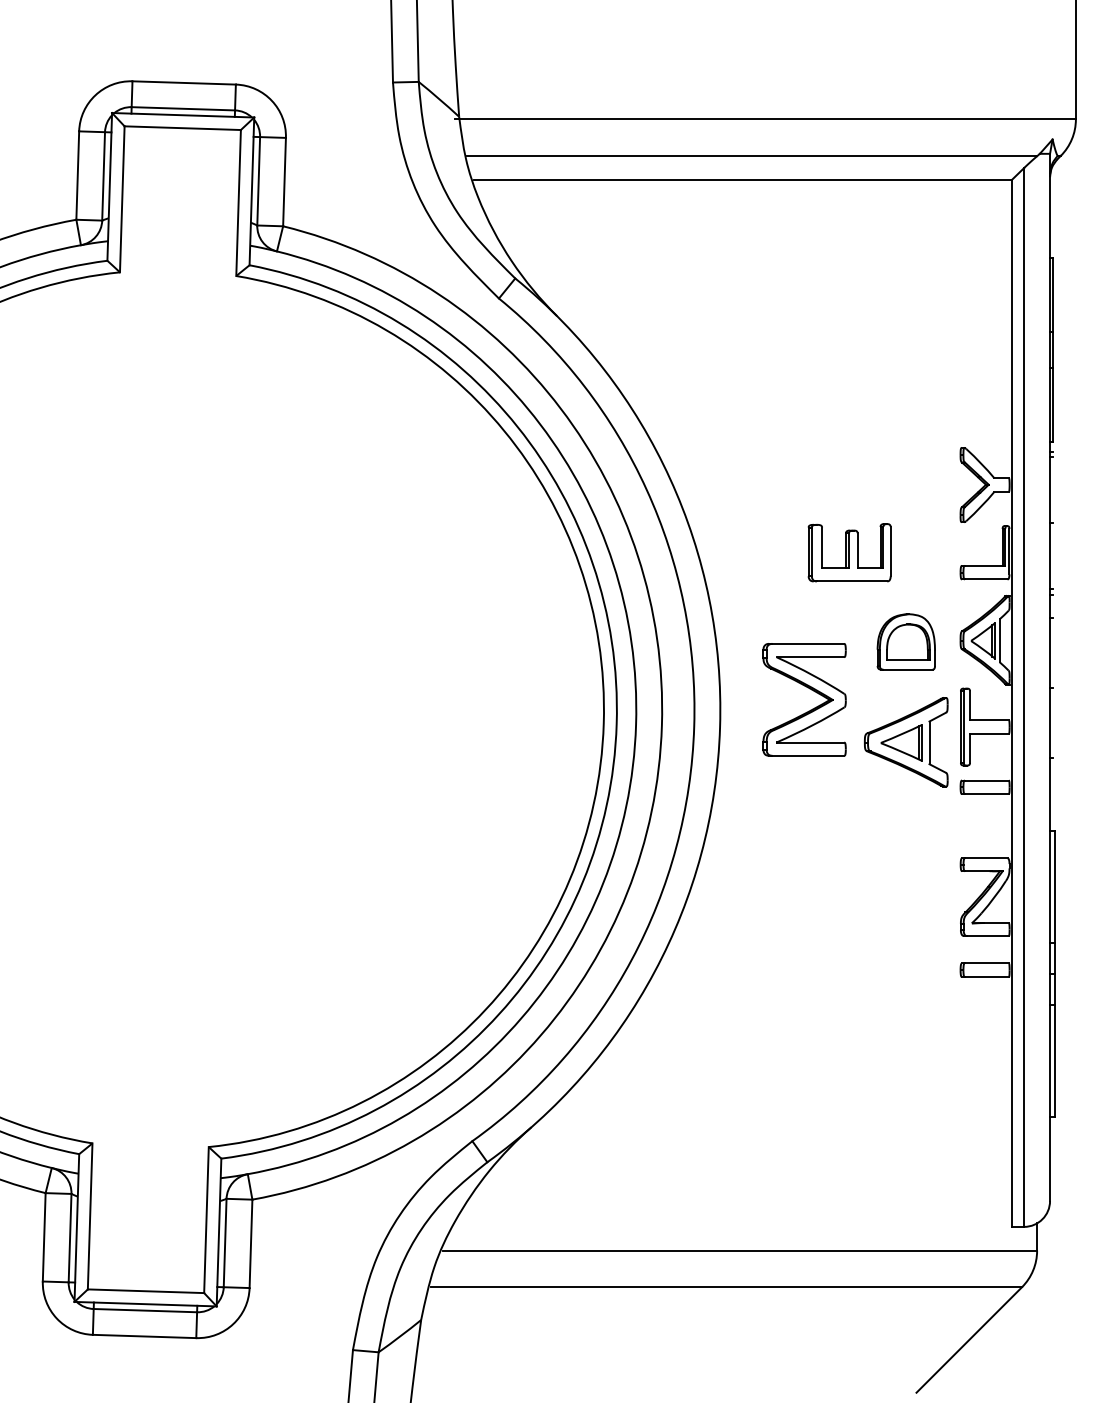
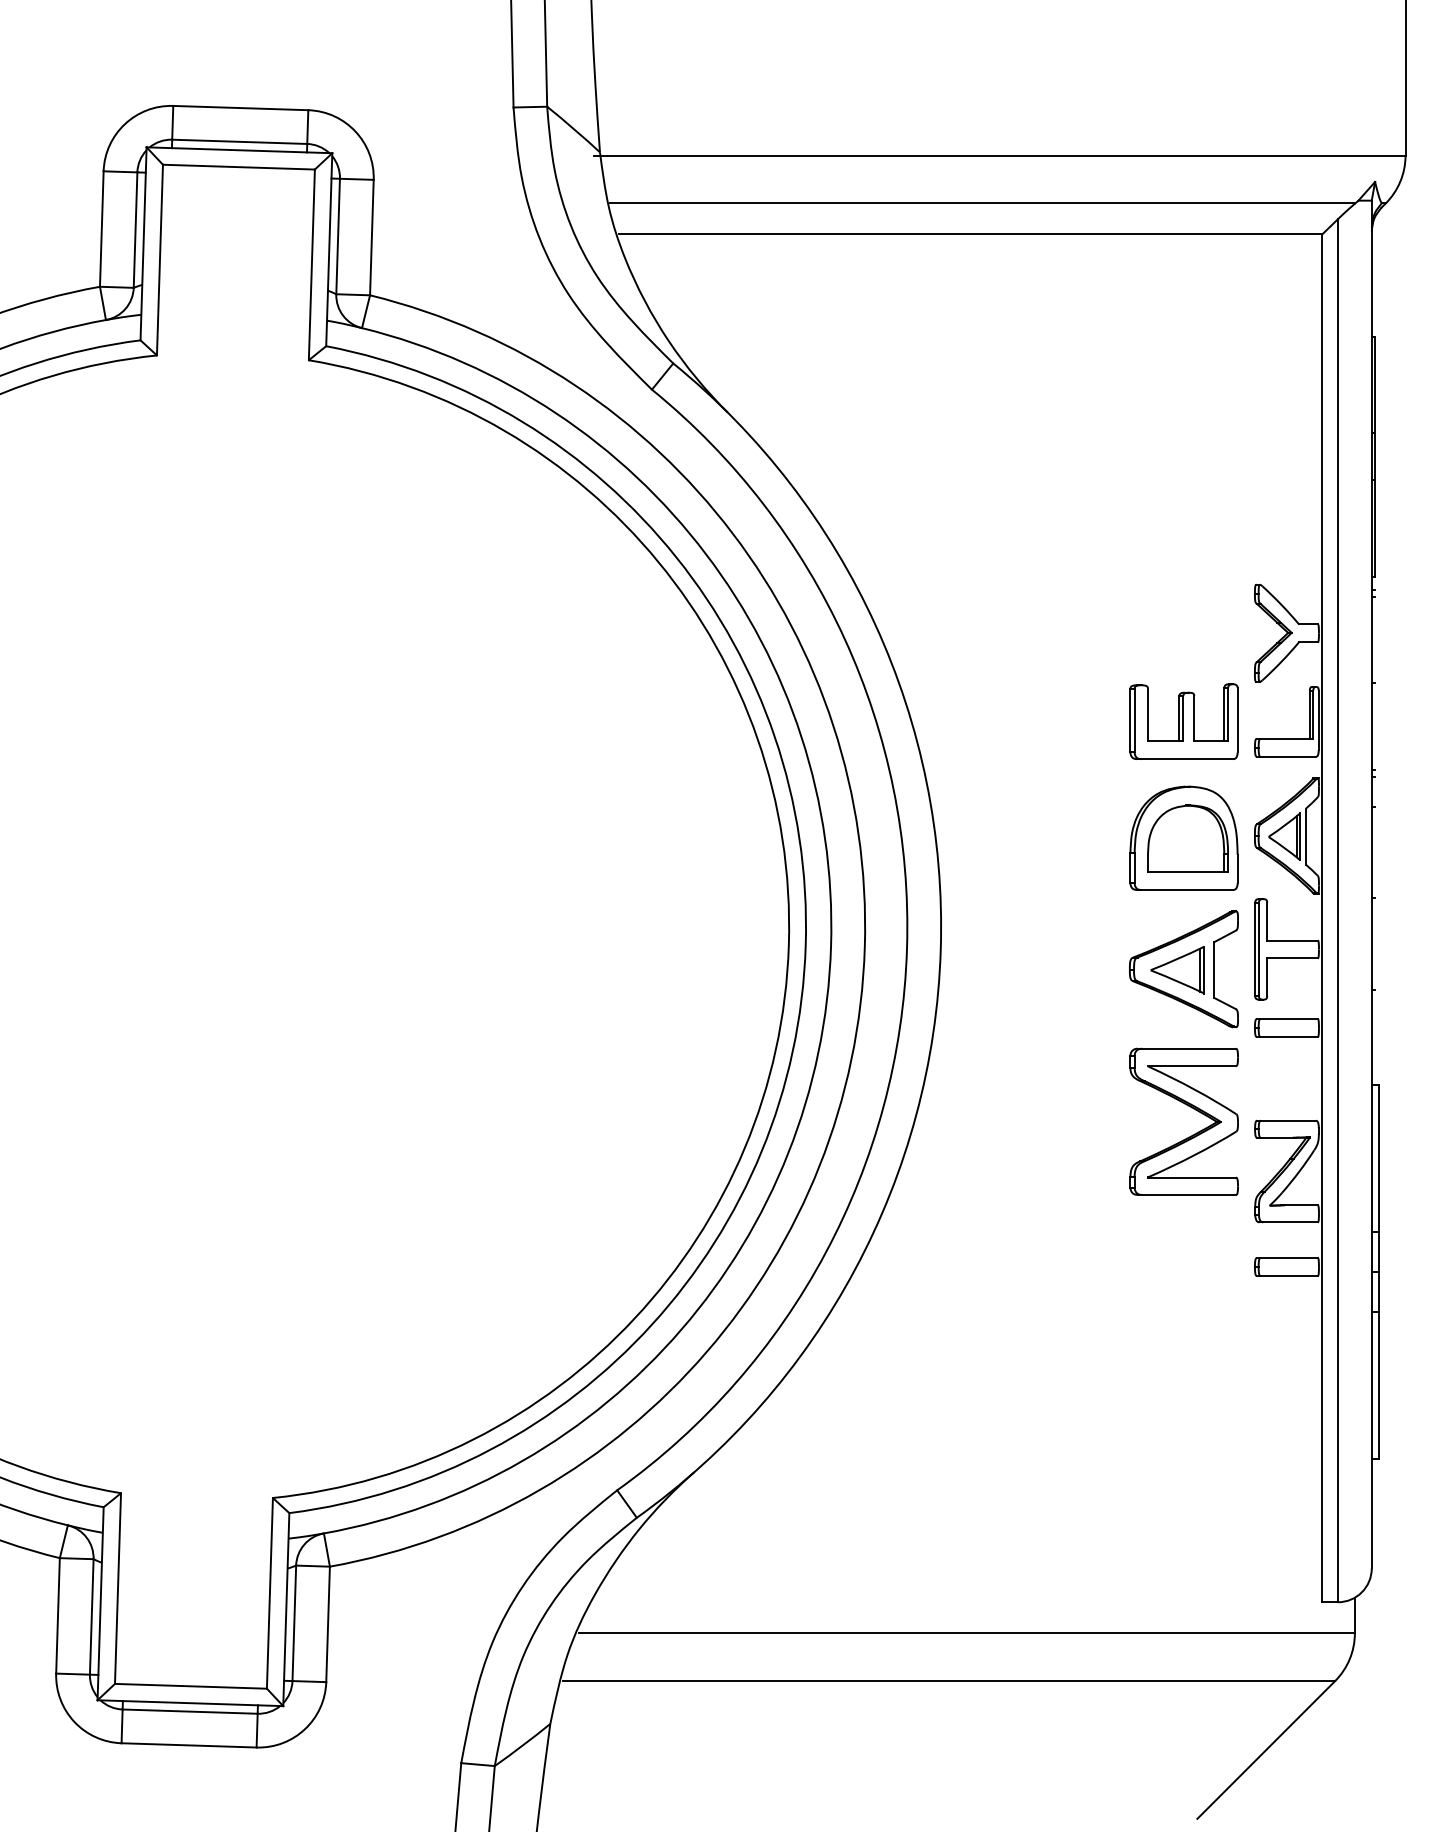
part: (849, 552) -> (1183, 721), moved
part: (905, 641) -> (1183, 837), size x1.43
part: (810, 689) -> (1191, 1108), moved

